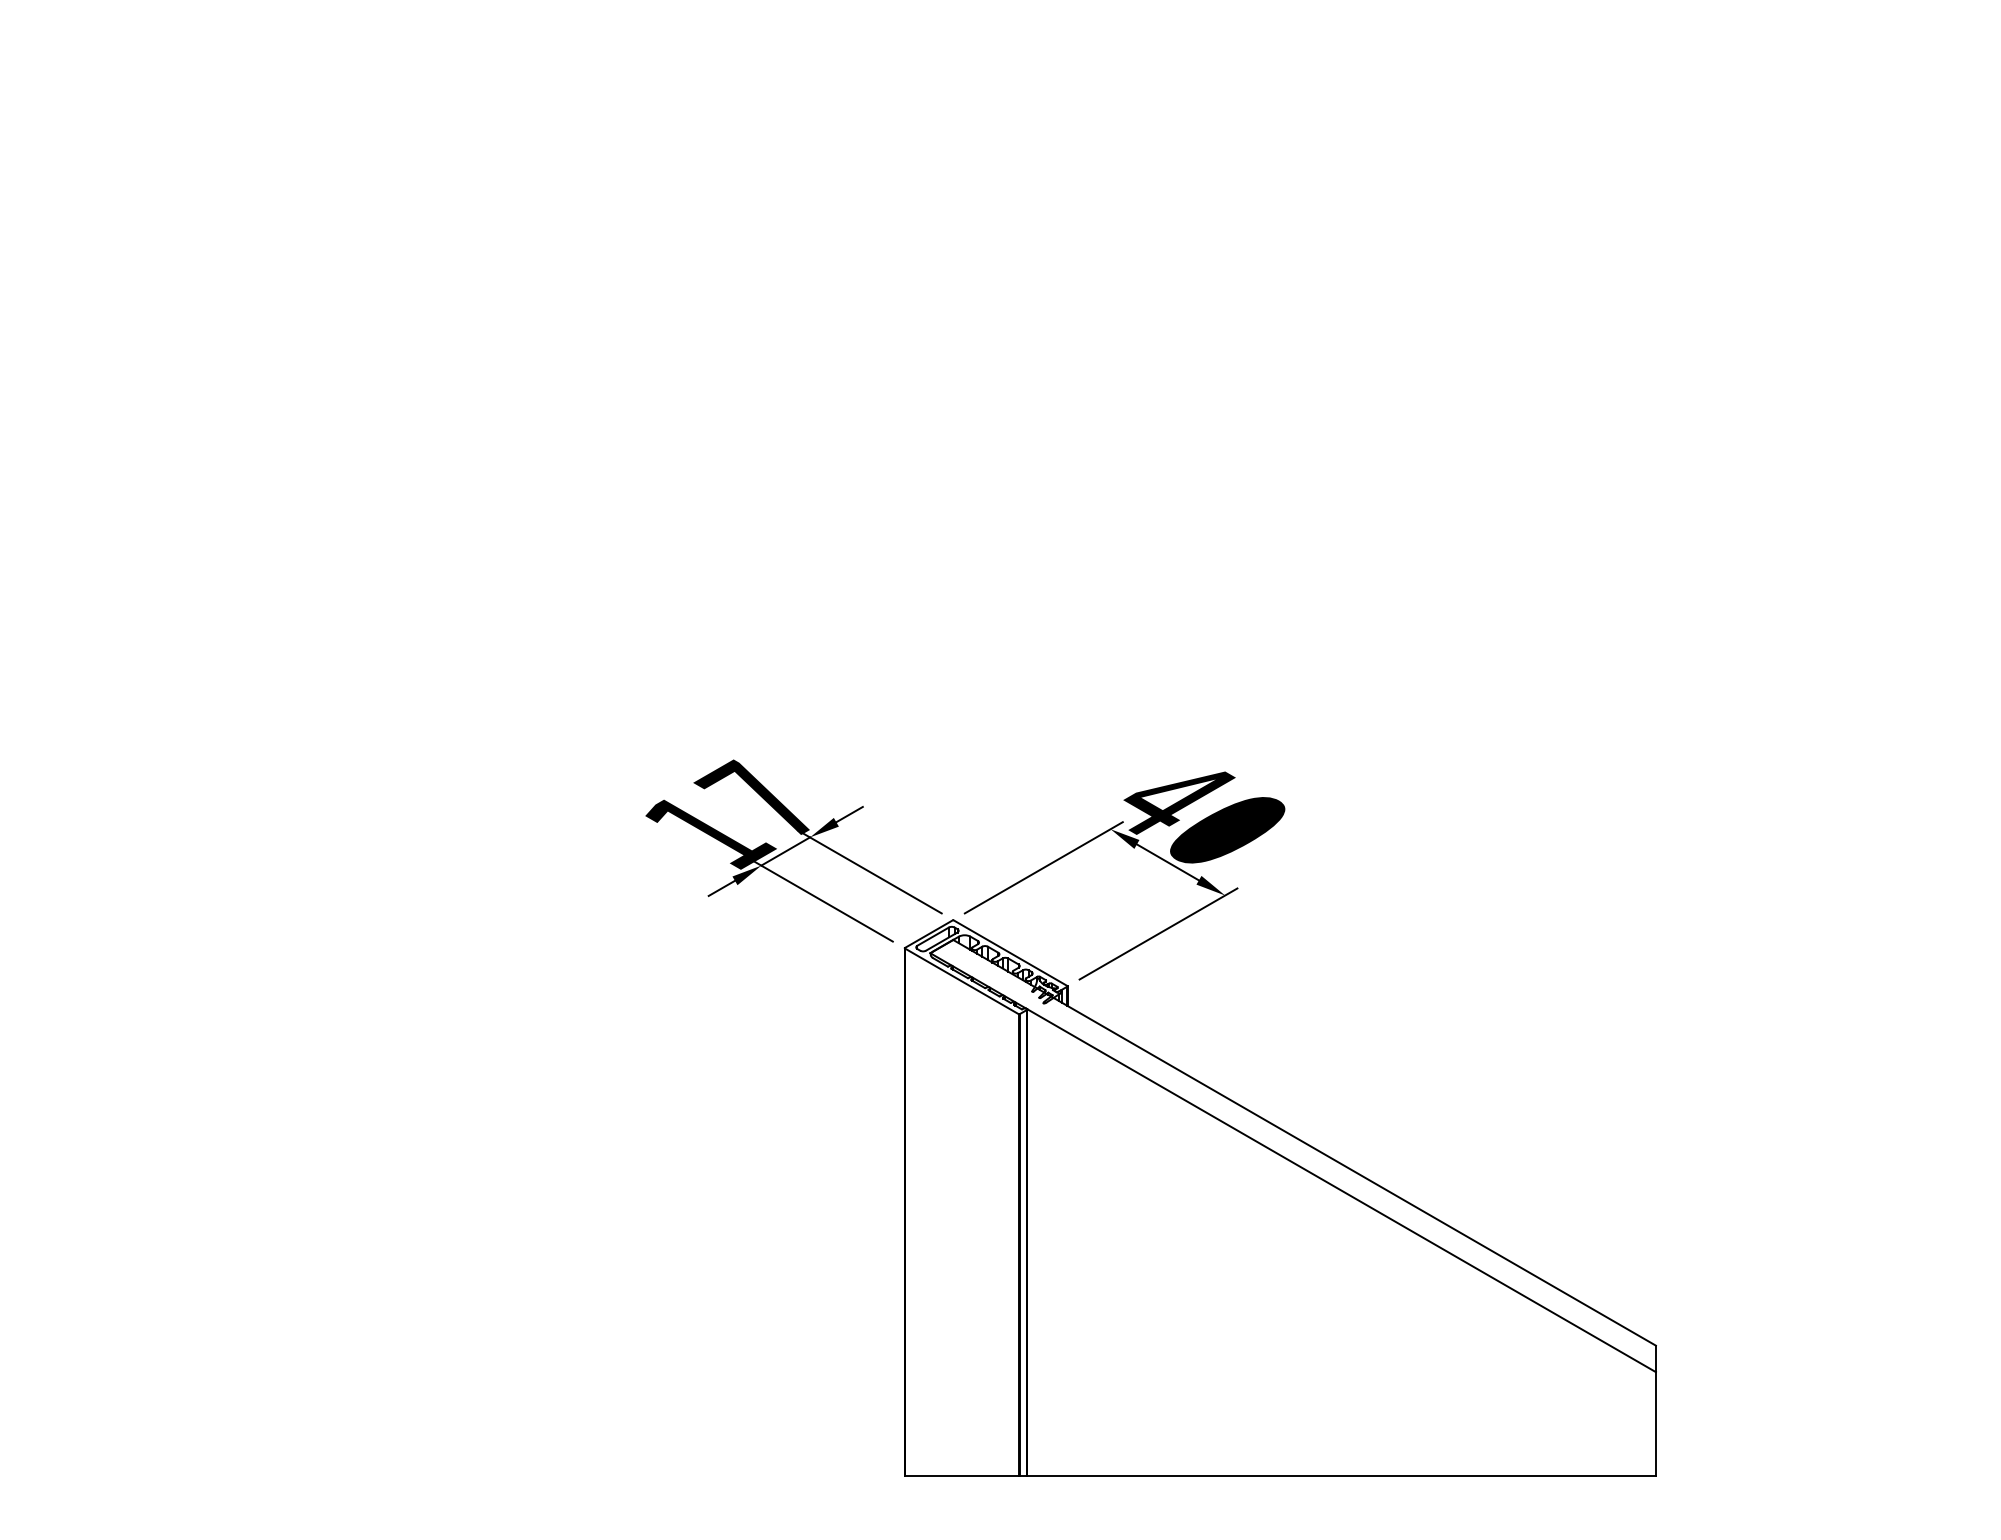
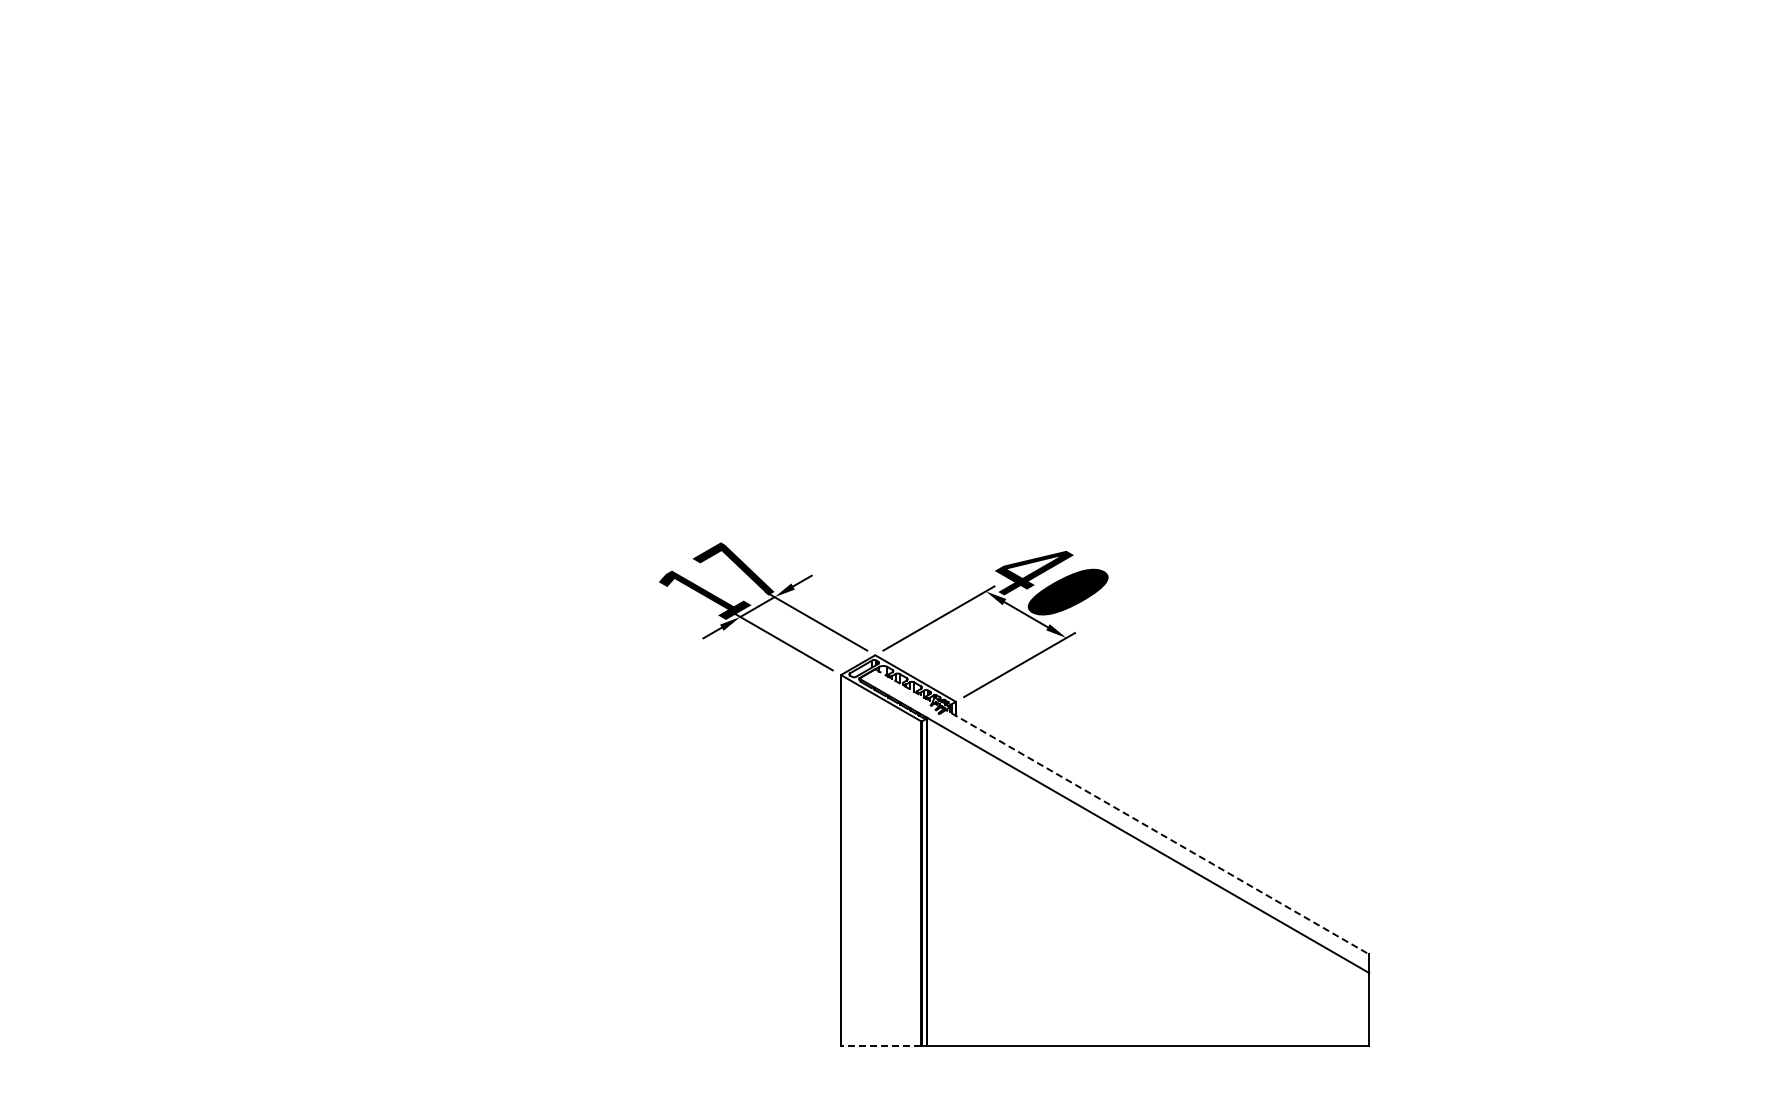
line: (1304, 1143) -> (1122, 812), solid -> dashed
line: (962, 1476) -> (881, 1046), solid -> dashed

